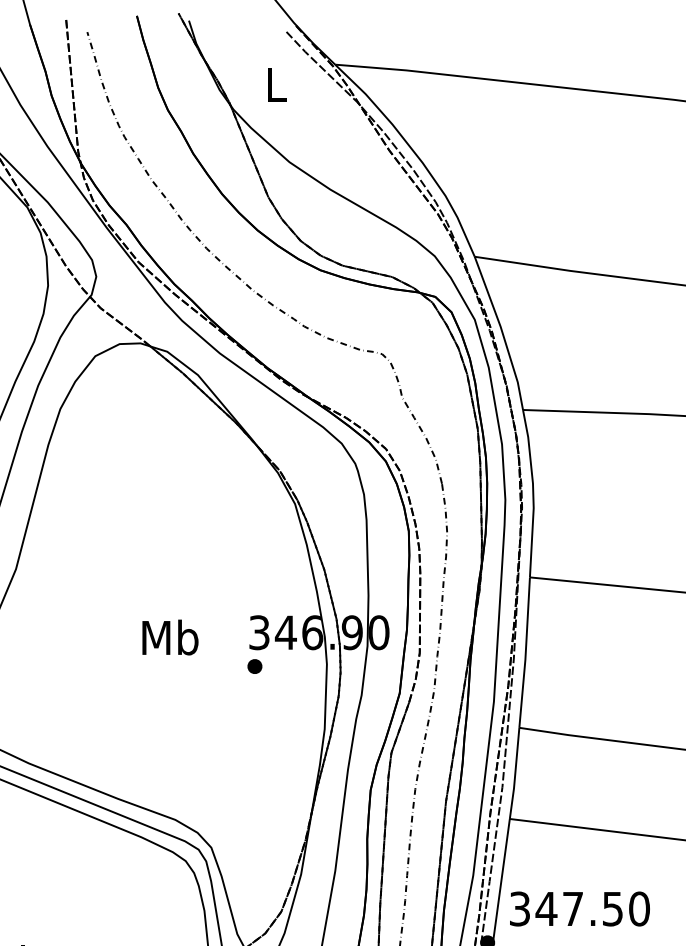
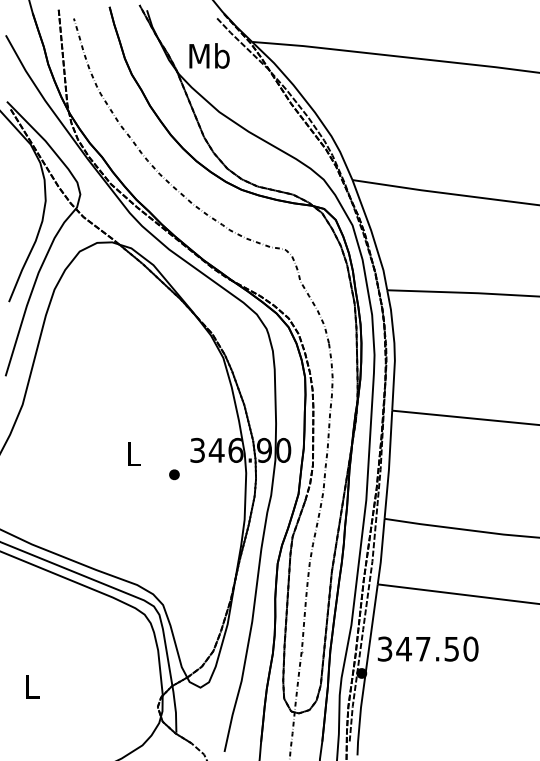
text: (275, 83) -> (209, 55), L -> Mb
text: (170, 636) -> (133, 453), Mb -> L
part: (255, 666) -> (174, 474), moved

